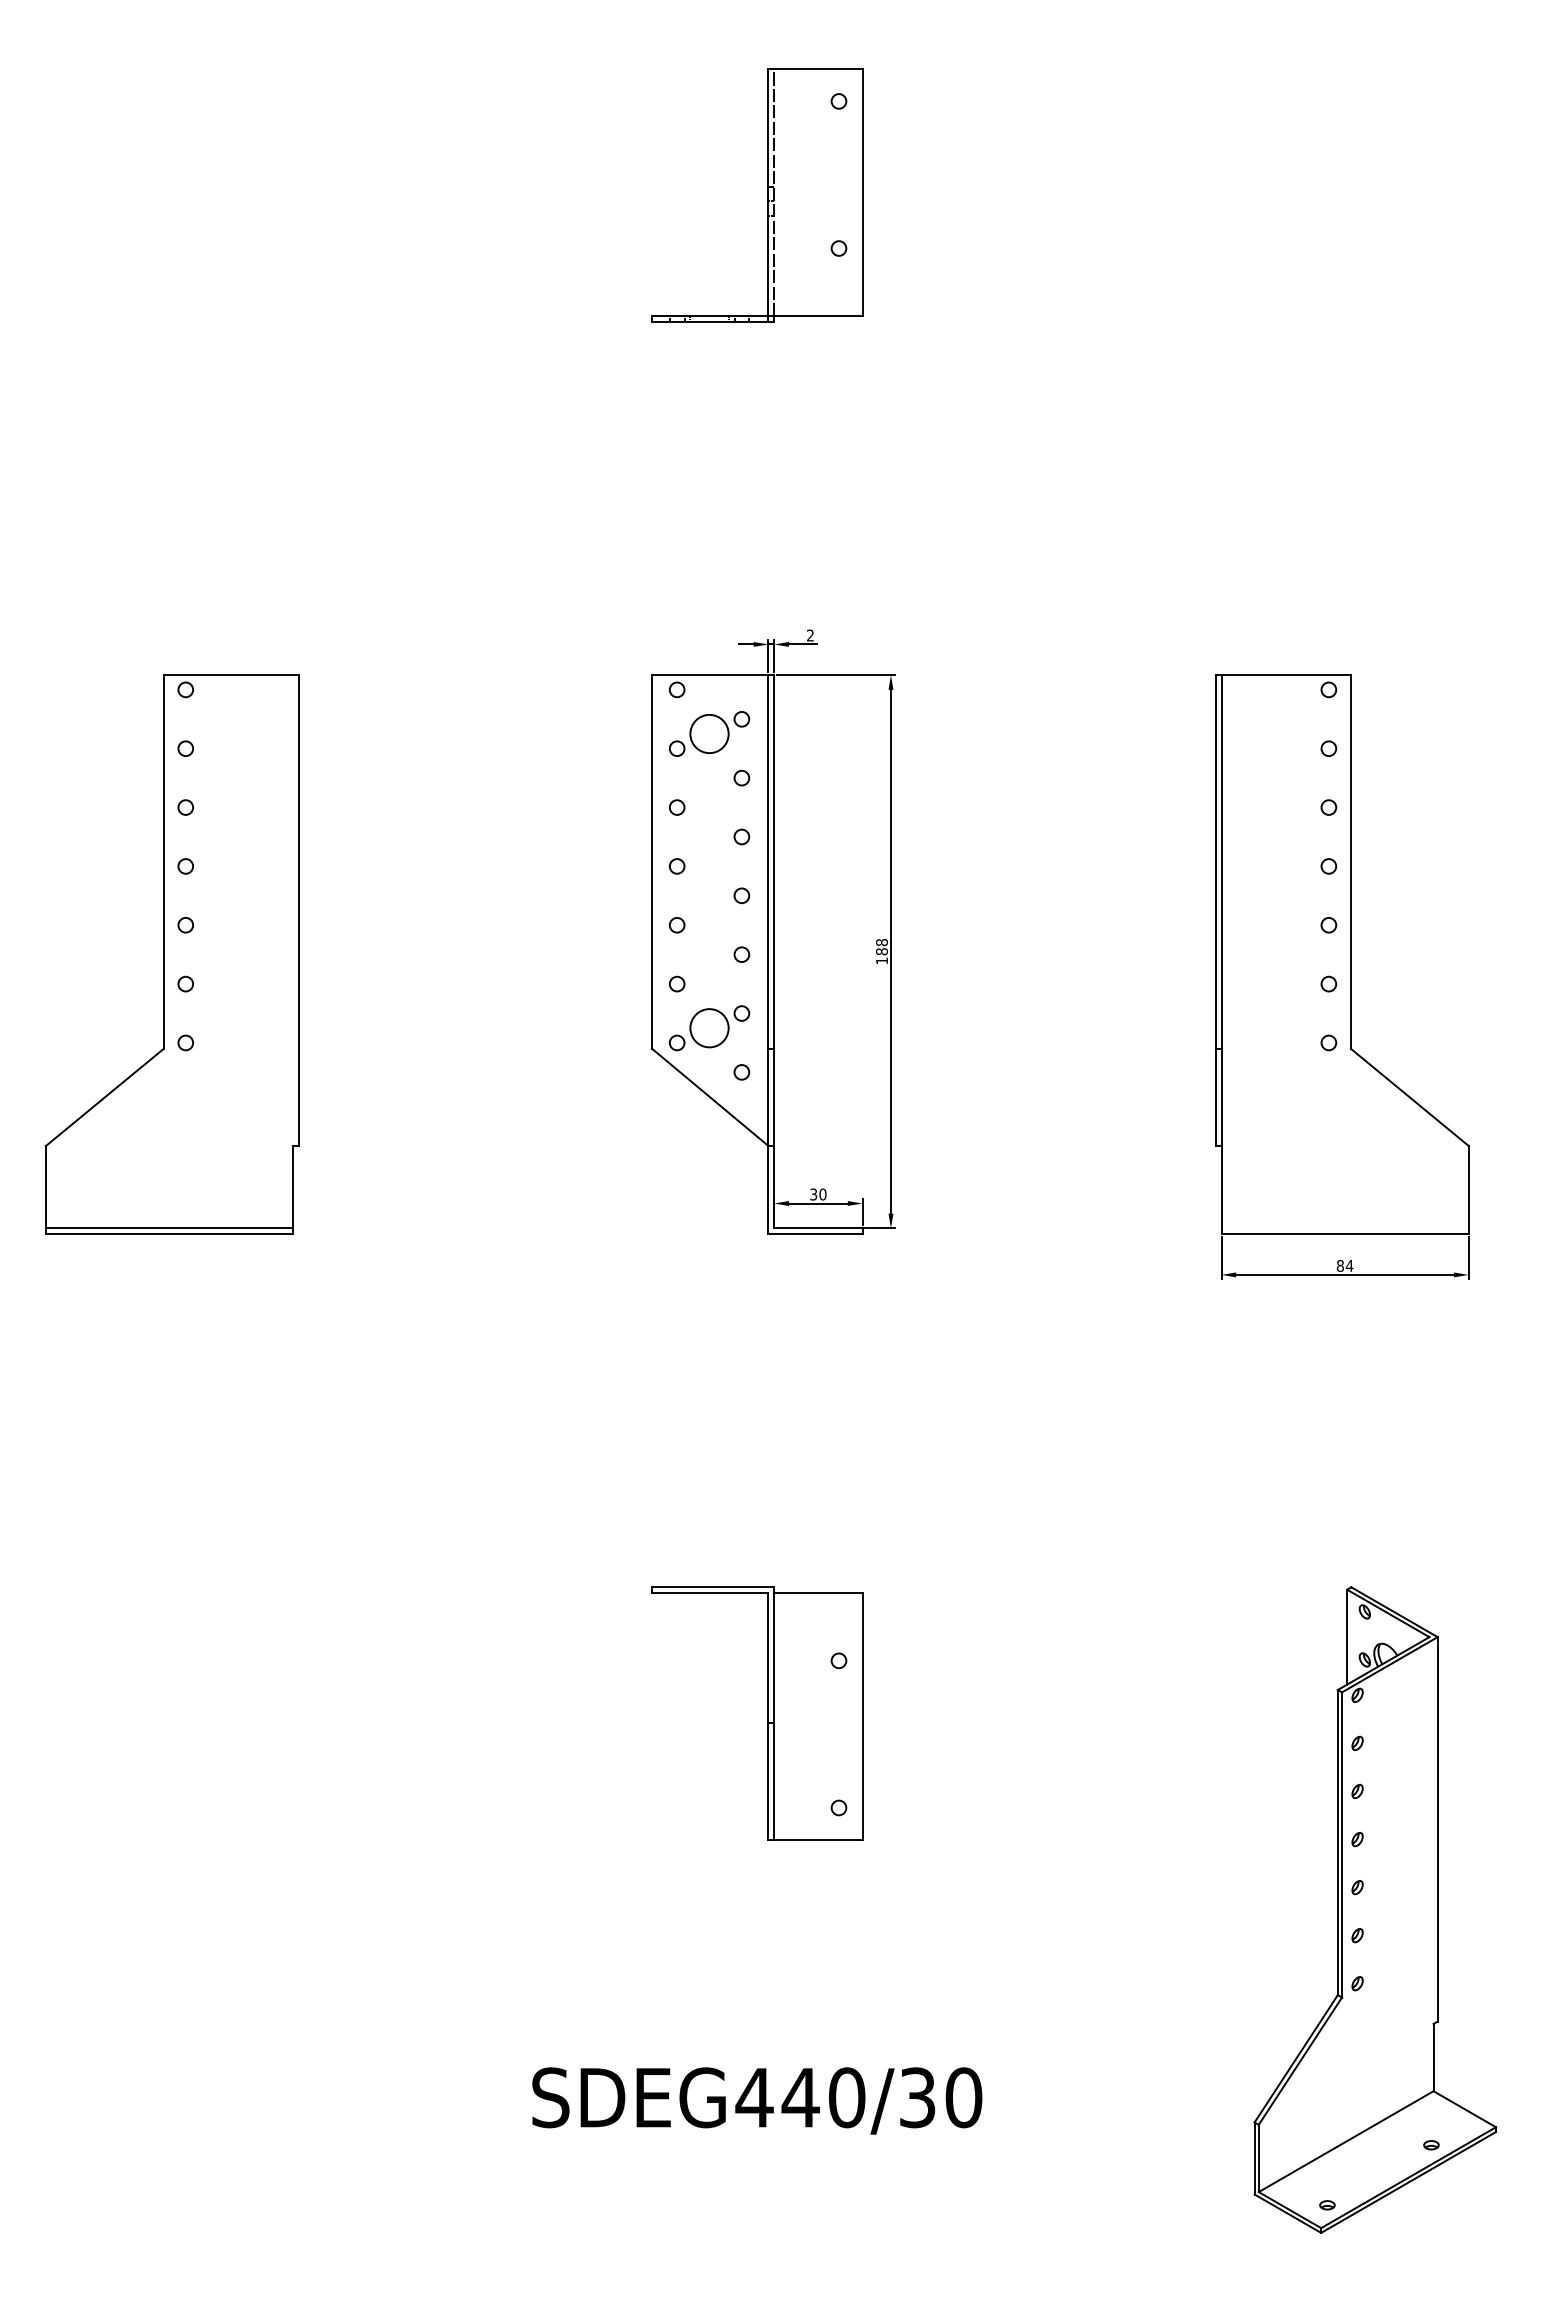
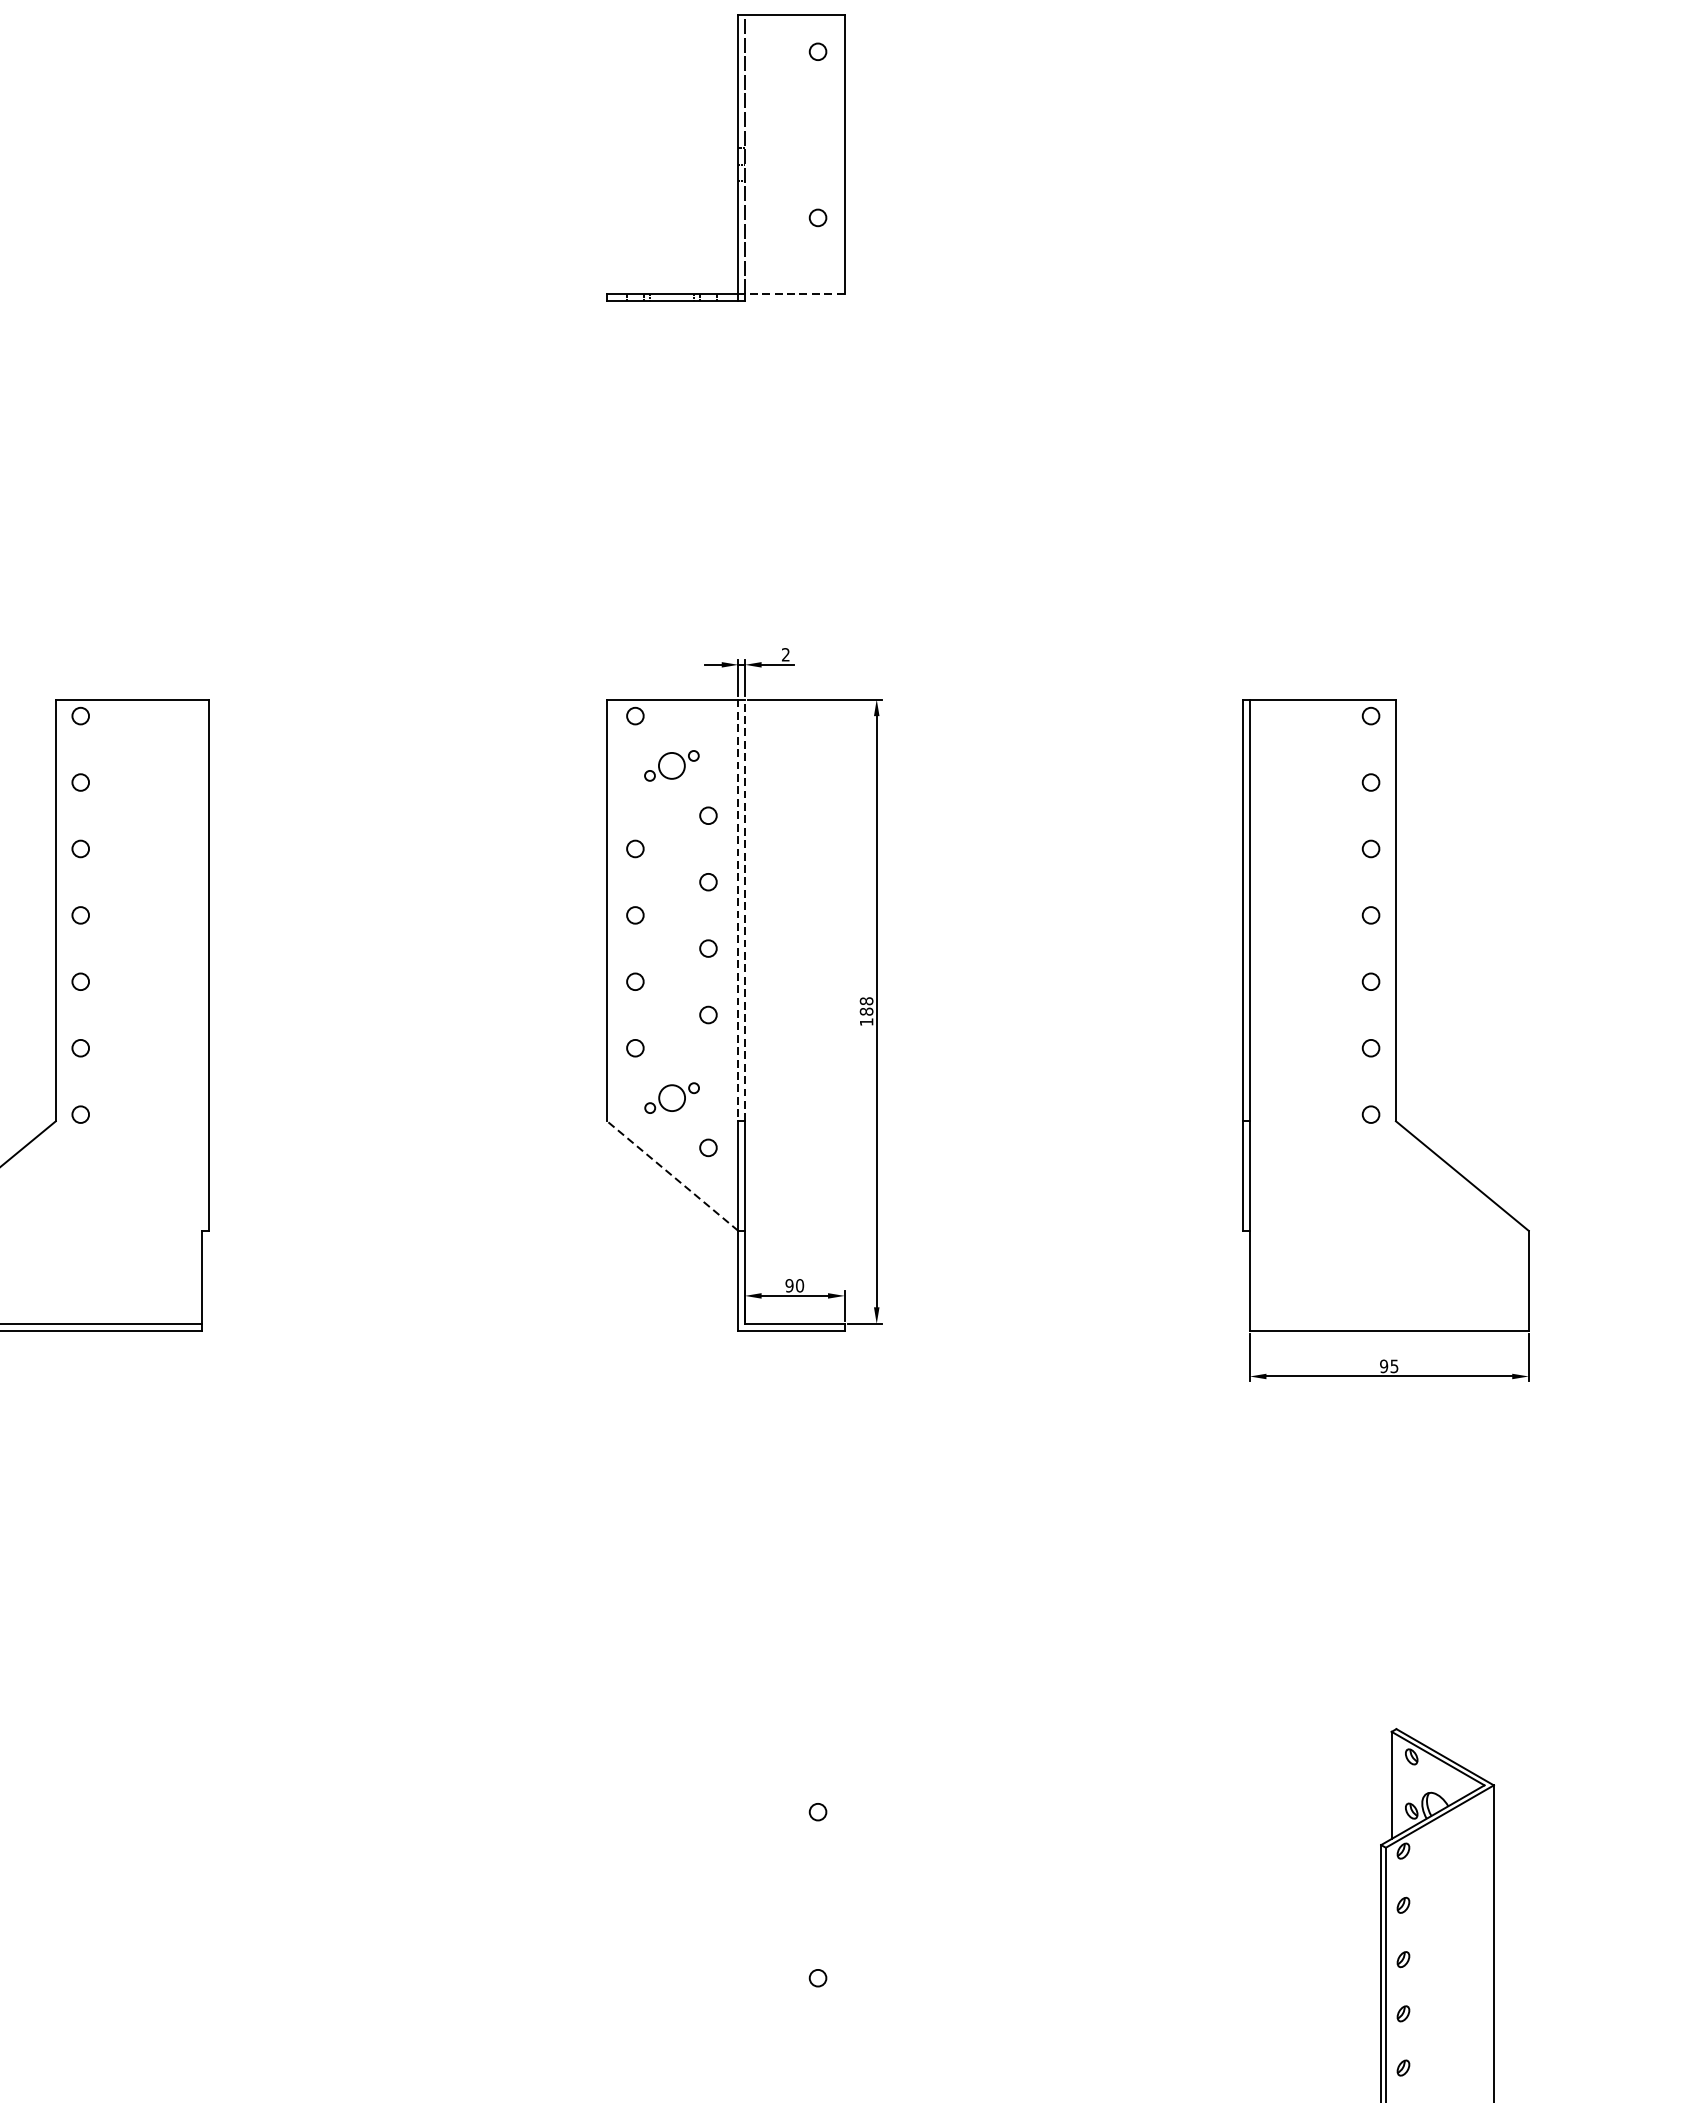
line: (814, 316) -> (790, 294), solid -> dashed
part: (709, 733) -> (671, 765), size x0.6
line: (768, 862) -> (738, 910), solid -> dashed
line: (774, 862) -> (745, 910), solid -> dashed
part: (709, 1028) -> (671, 1098), size x0.6
line: (710, 1097) -> (673, 1176), solid -> dashed
text: (813, 1194) -> (789, 1285), 30 -> 90
text: (1344, 1265) -> (1388, 1365), 84 -> 95
part: (767, 1713) -> (737, 1871), removed

